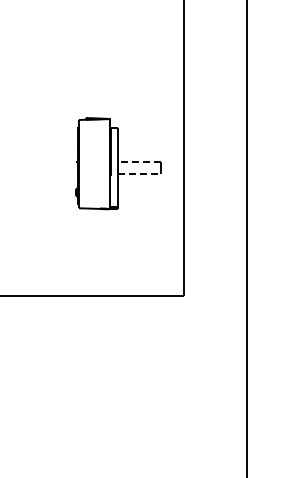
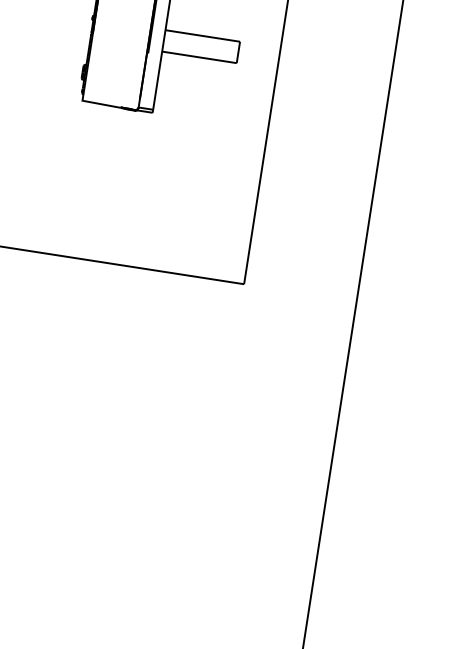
line: (139, 162) -> (202, 36), dashed -> solid
line: (140, 174) -> (201, 57), dashed -> solid

